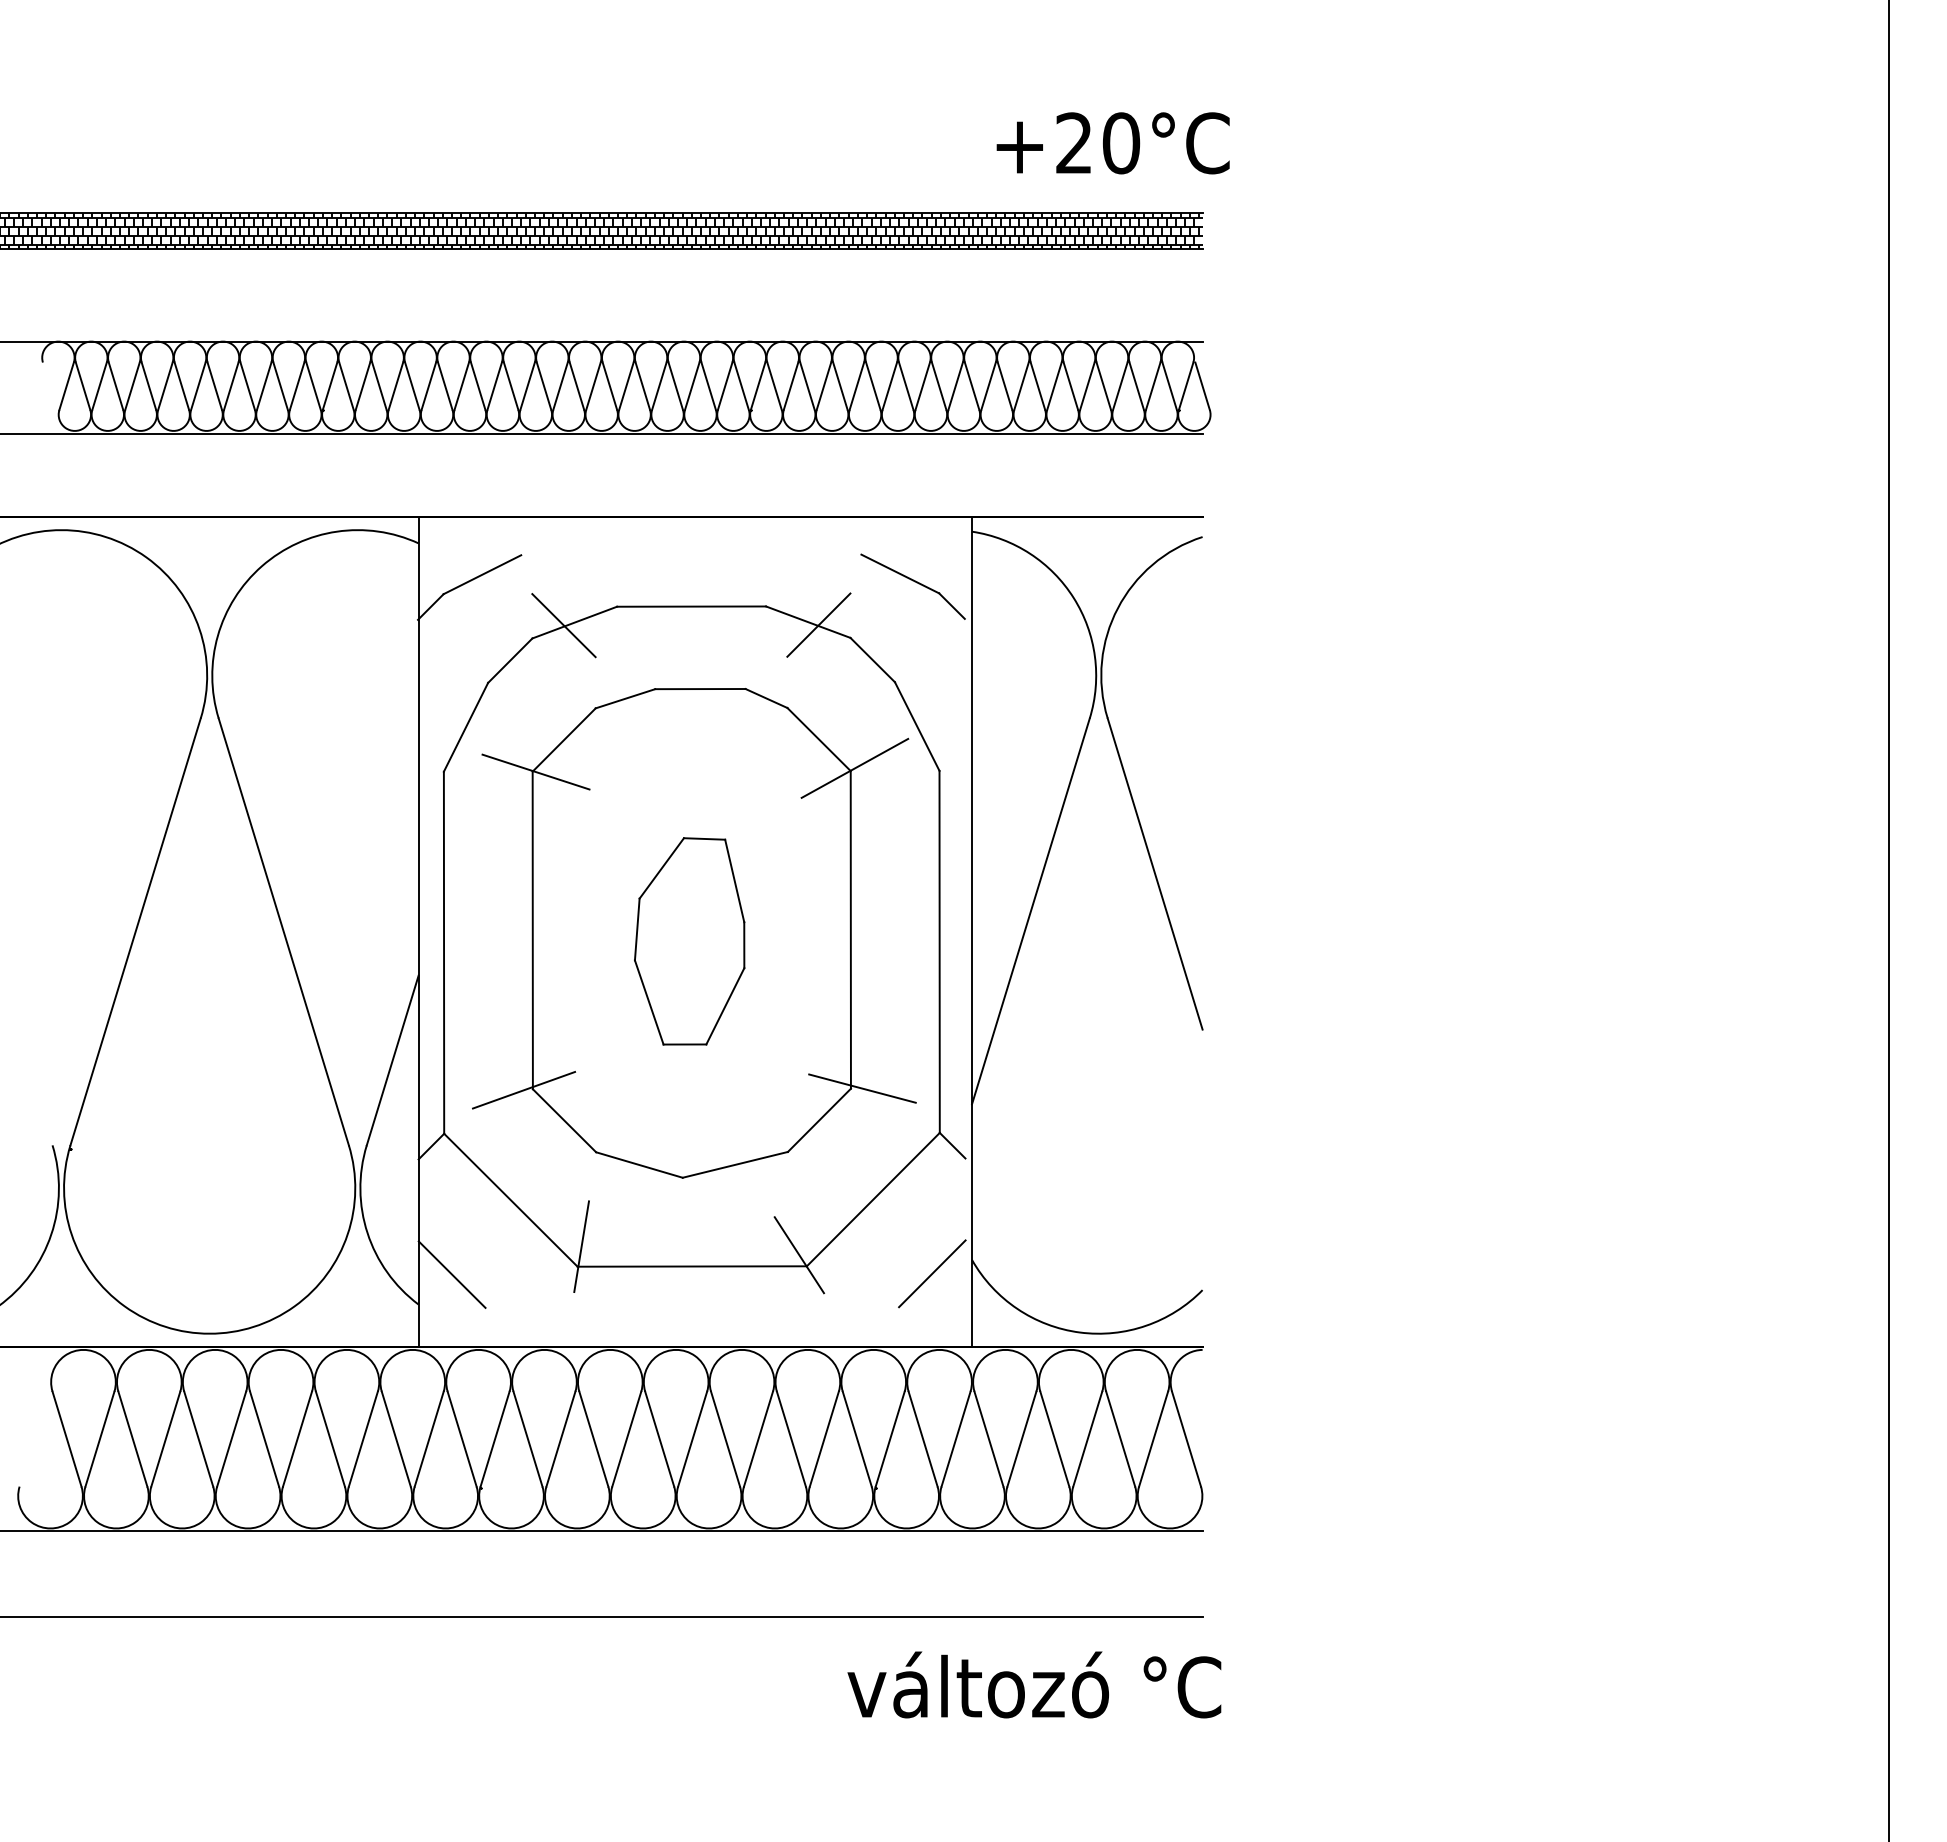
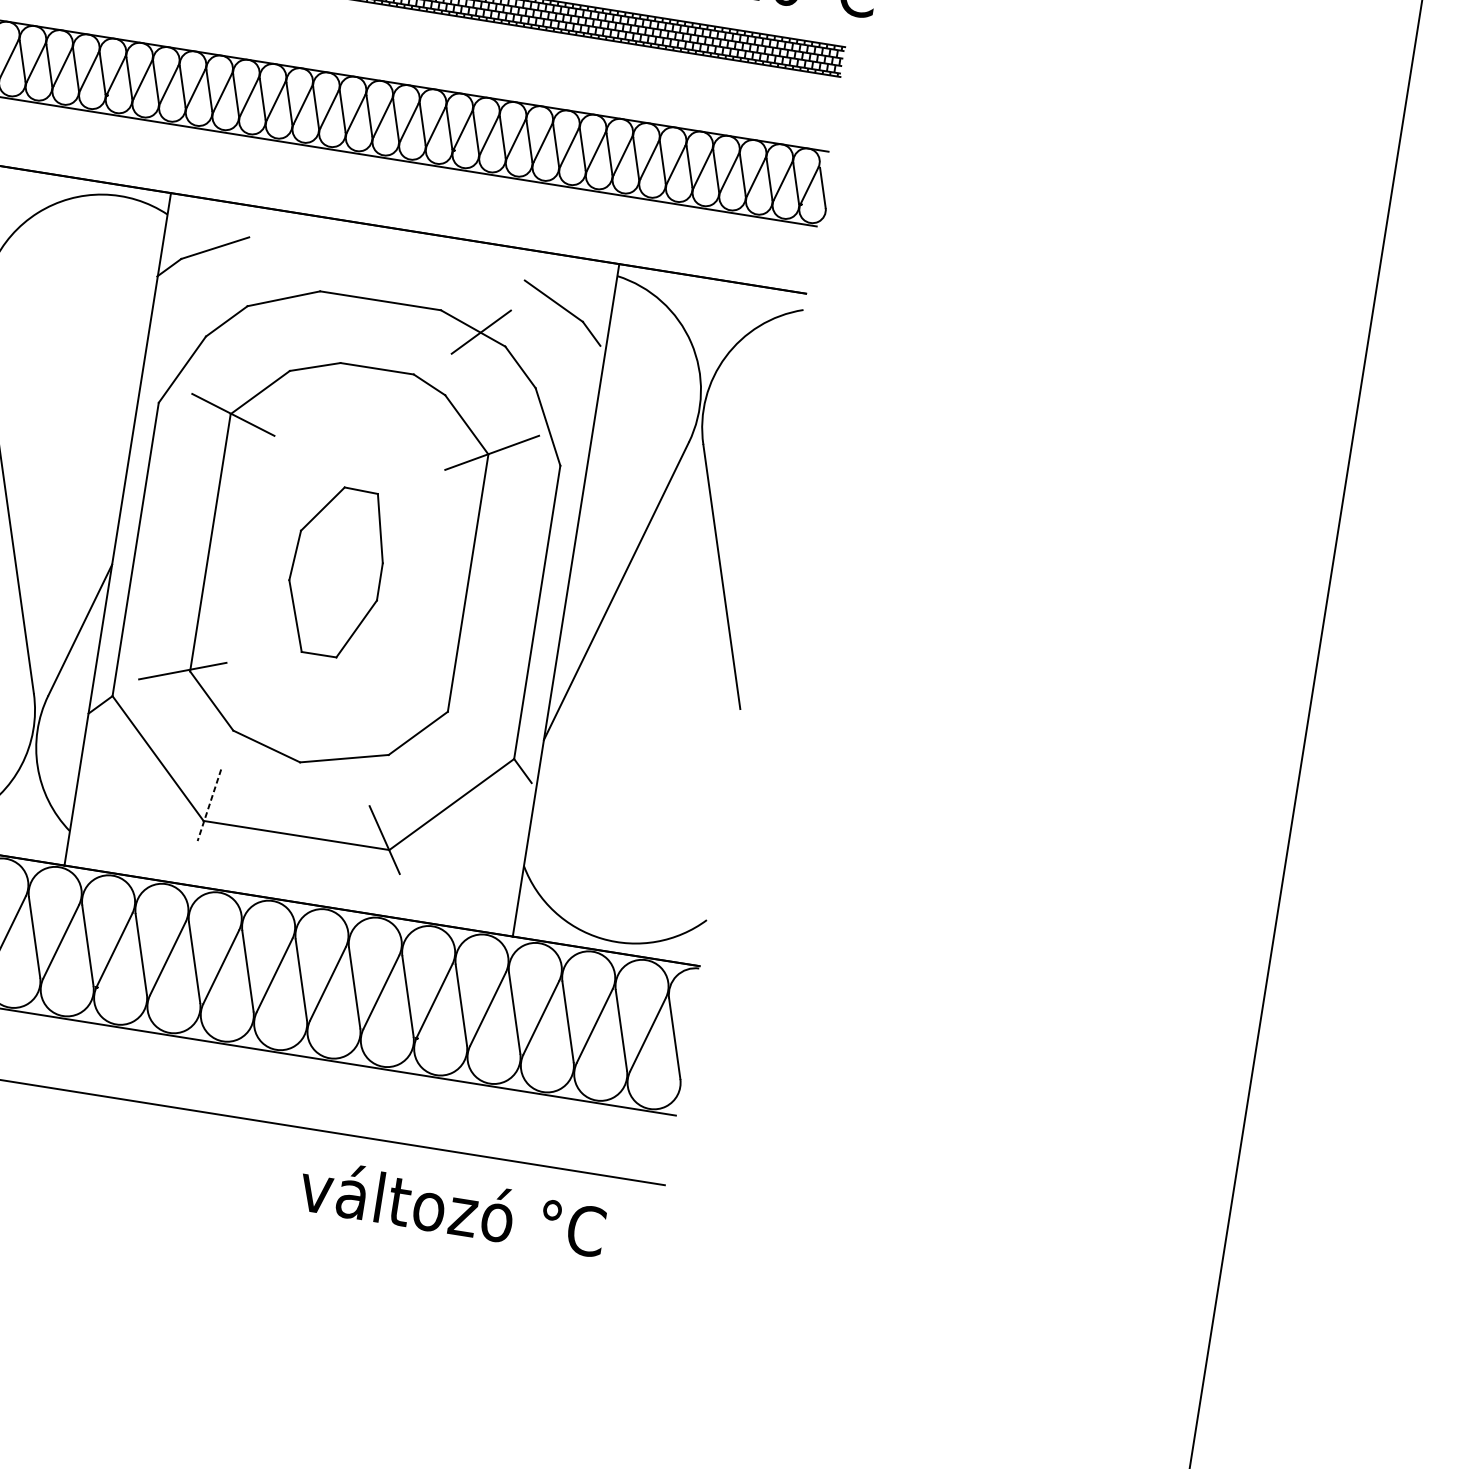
line: (563, 625) -> (274, 299), removed
line: (862, 1088) -> (457, 713), removed
line: (581, 1246) -> (209, 805), solid -> dashed
line: (932, 1273) -> (490, 871), removed
line: (451, 1274) -> (100, 811), removed
text: (1034, 1684) -> (452, 1207), moved

